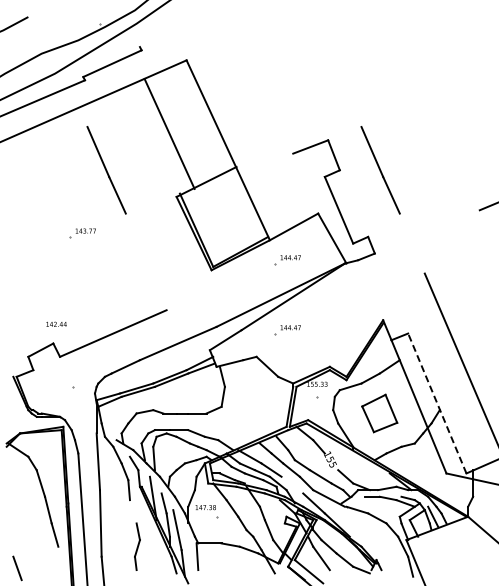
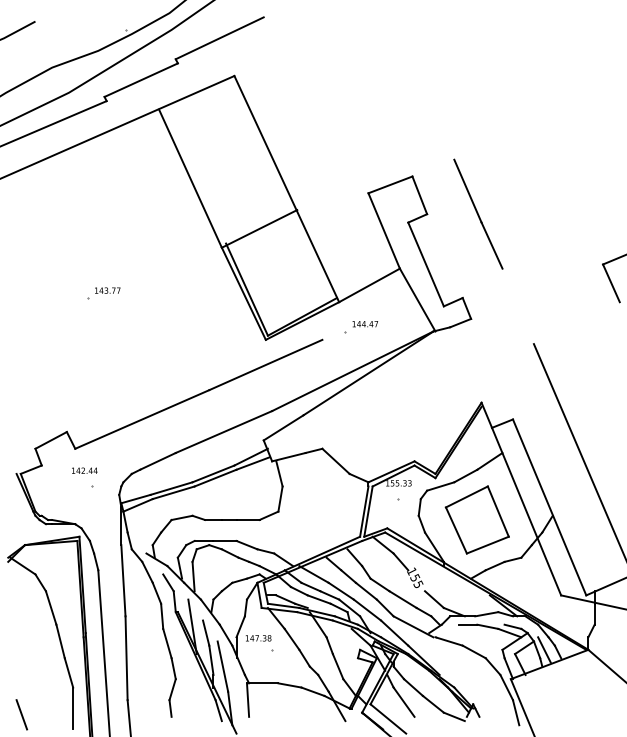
line: (174, 30) -> (219, 38), added
line: (169, 133) -> (190, 178), moved
line: (106, 170) -> (133, 214), removed
line: (305, 183) -> (383, 230), added
line: (486, 225) -> (611, 283), added
line: (211, 290) -> (265, 365), added
text: (56, 323) -> (84, 469), moved
part: (287, 330) -> (361, 415), removed
line: (437, 403) -> (549, 507), dashed -> solid
part: (379, 413) -> (476, 520), size x1.43
line: (292, 484) -> (367, 609), added
line: (132, 511) -> (166, 643), added
line: (58, 563) -> (73, 708), added

